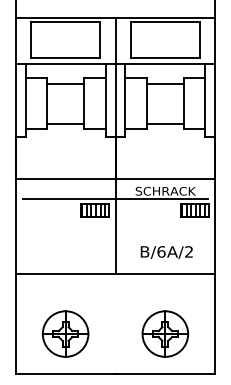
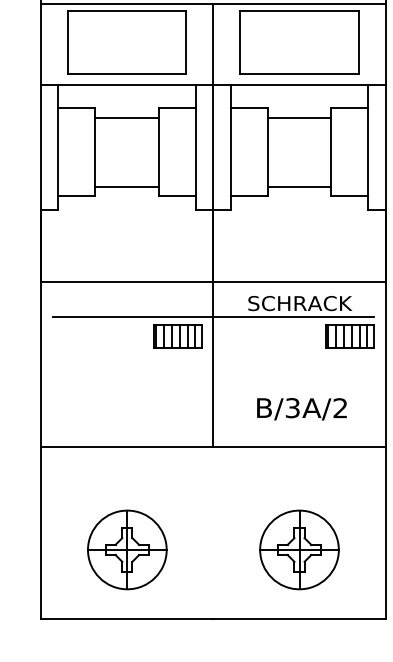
text: (161, 251) -> (292, 407), B/6A/2 -> B/3A/2

